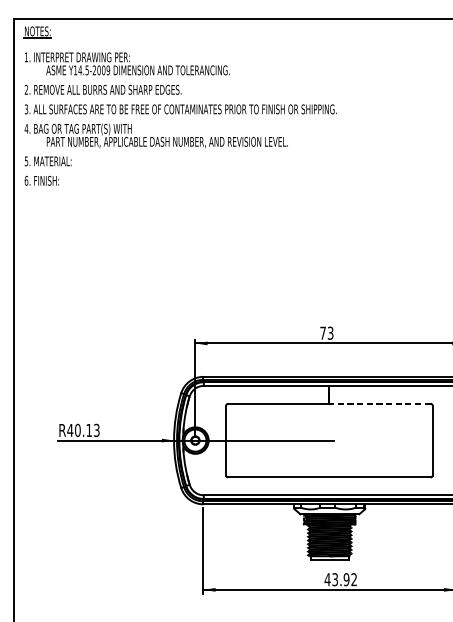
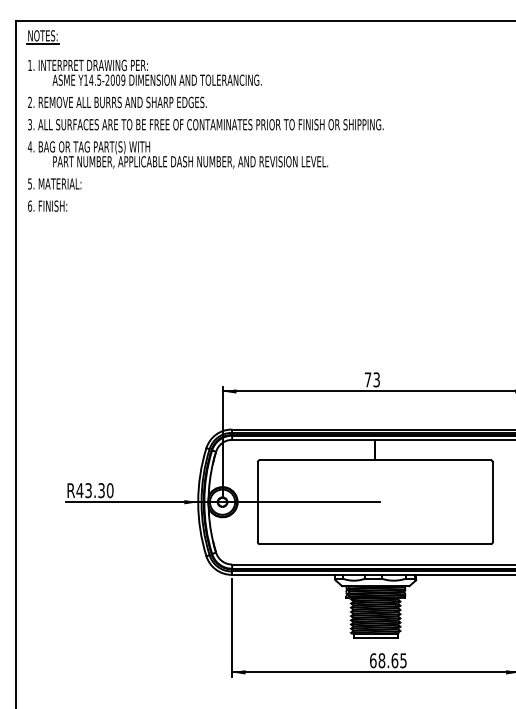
line: (380, 404) -> (433, 460), dashed -> solid
text: (87, 430) -> (99, 490), R40.13 -> R43.30
text: (340, 579) -> (387, 660), 43.92 -> 68.65

